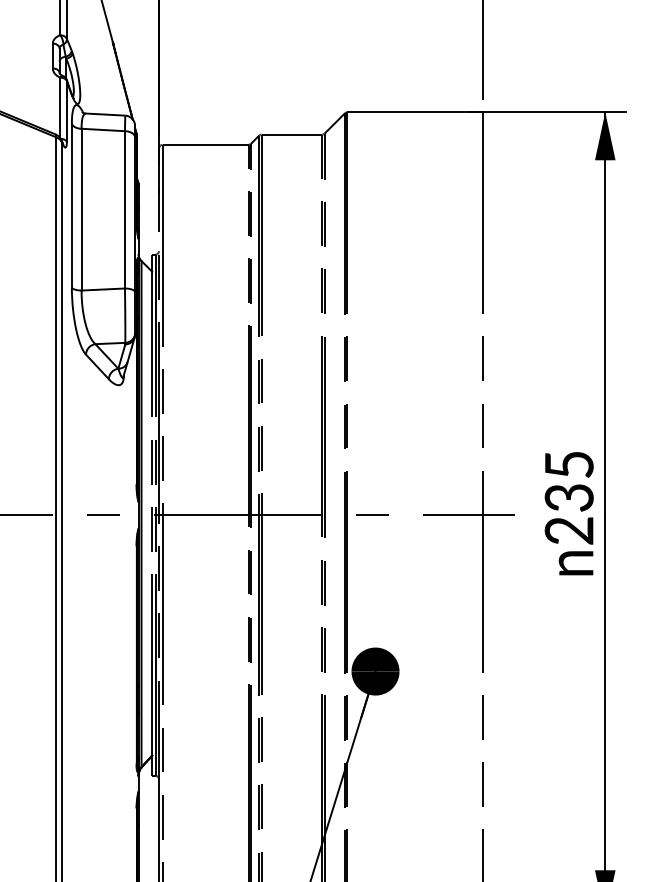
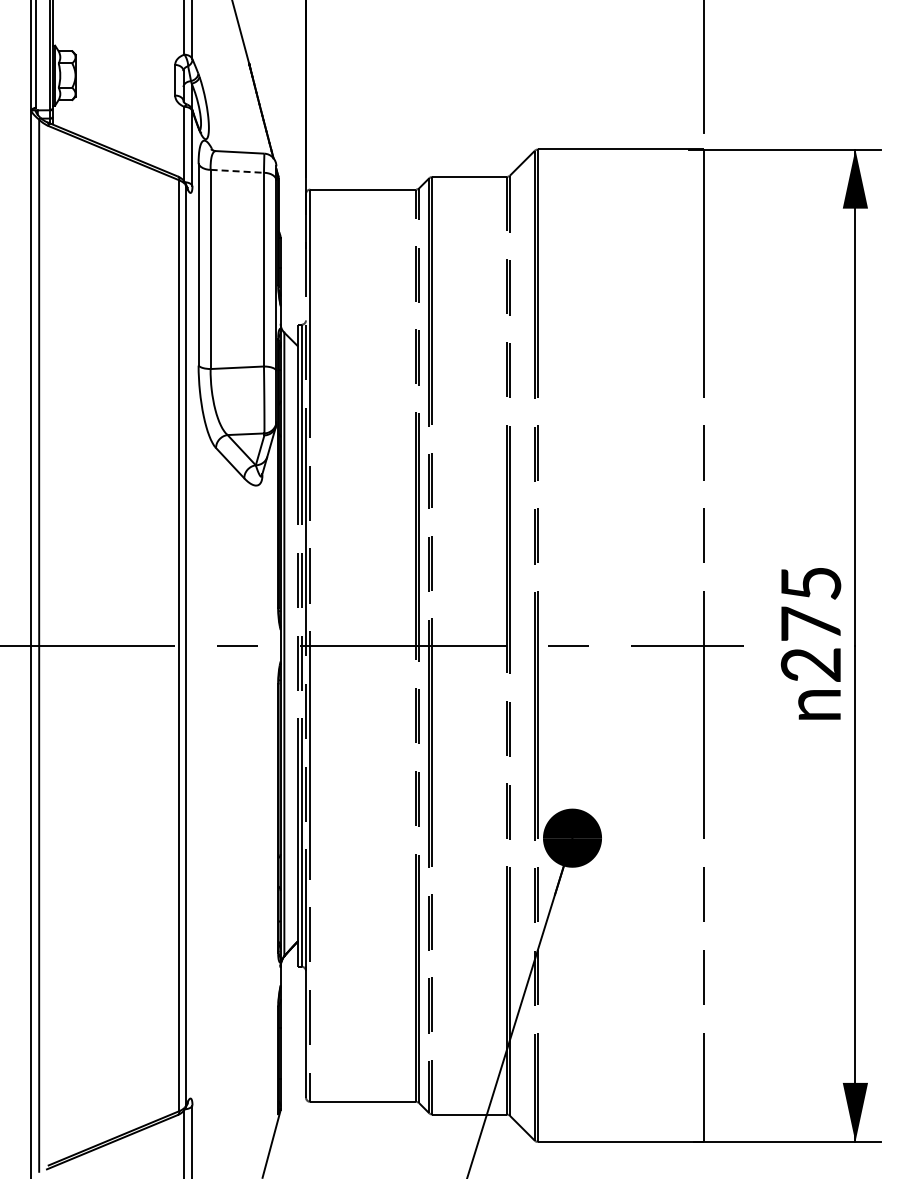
line: (103, 130) -> (237, 171), solid -> dashed
text: (568, 497) -> (810, 623), 235 -> 275

